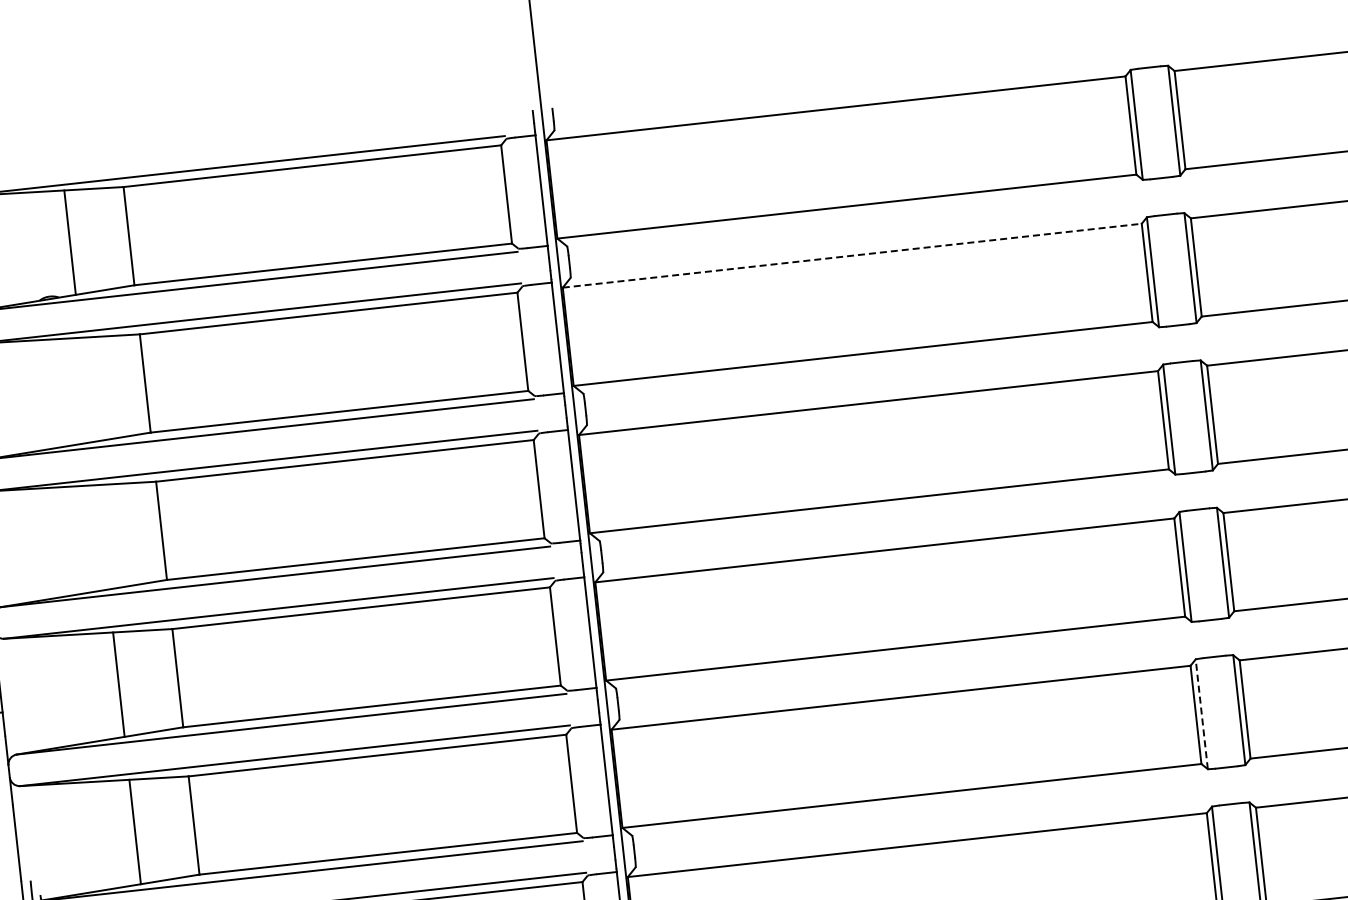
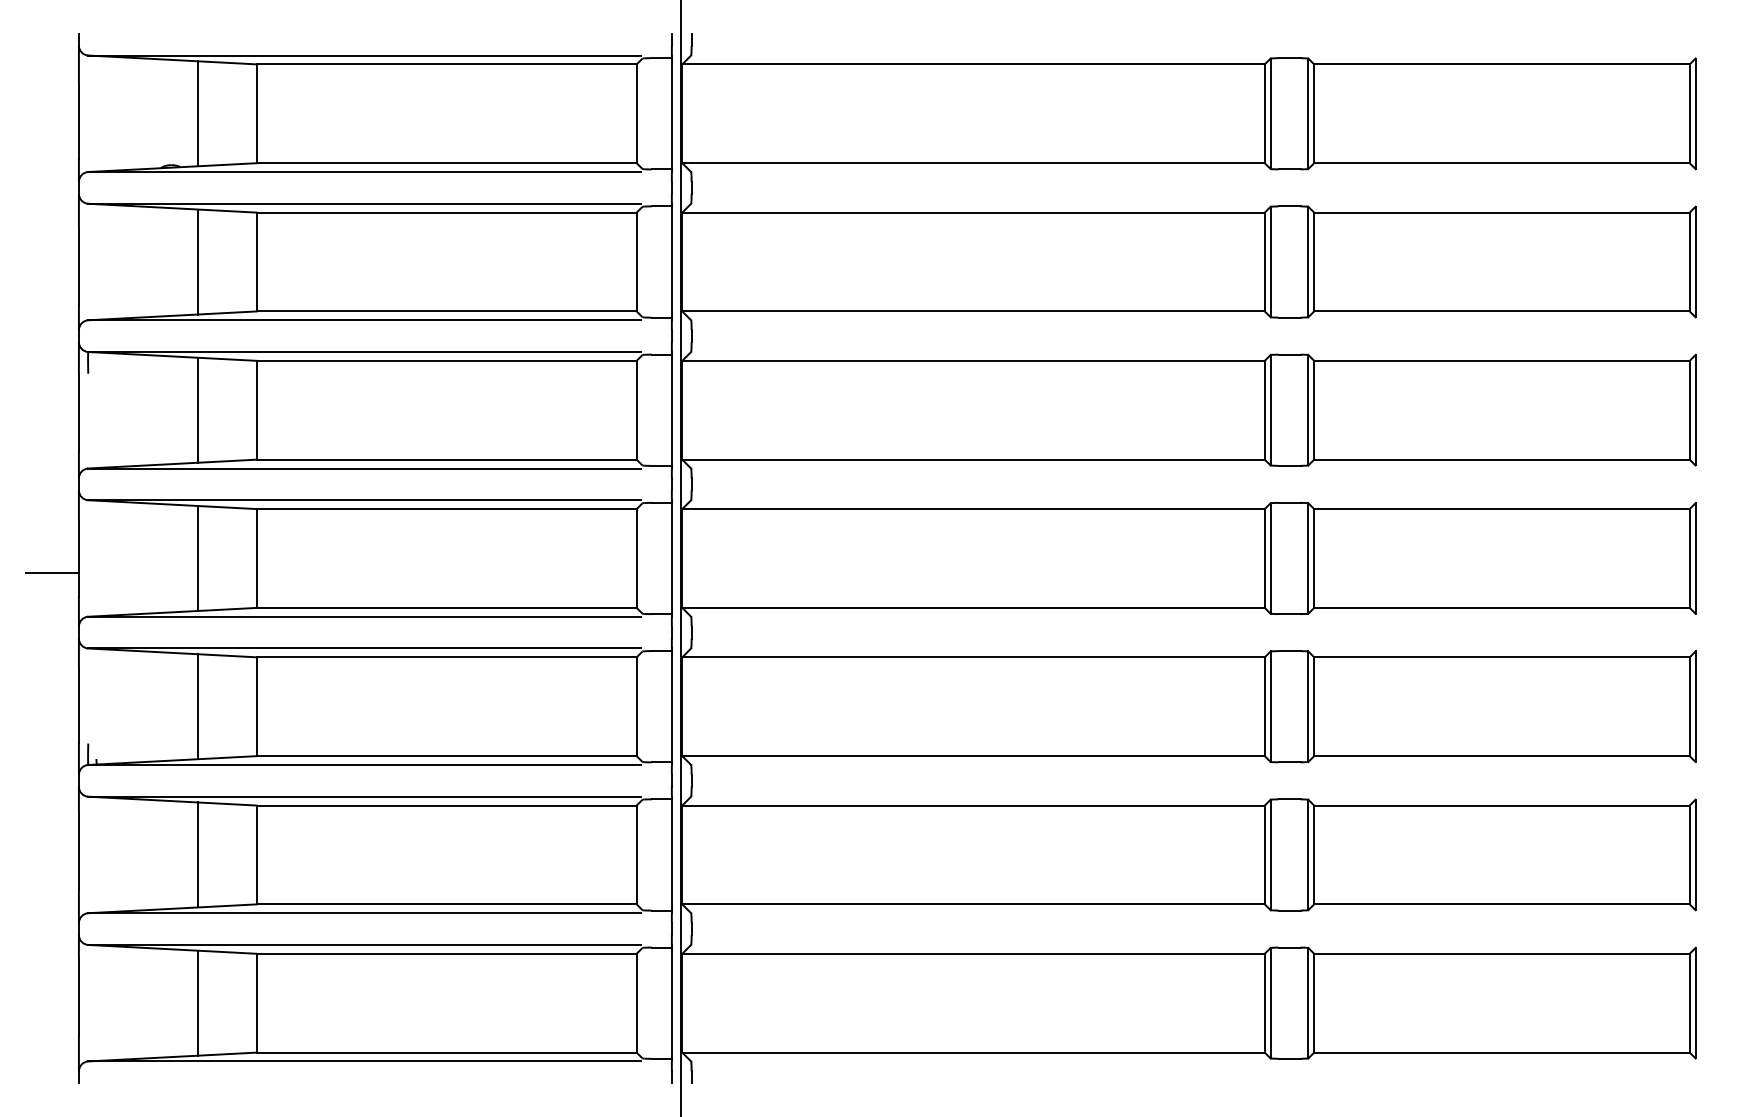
line: (853, 255) -> (974, 212), dashed -> solid
line: (86, 389) -> (197, 261), added
line: (102, 536) -> (197, 409), added
line: (1201, 714) -> (1270, 706), dashed -> solid

